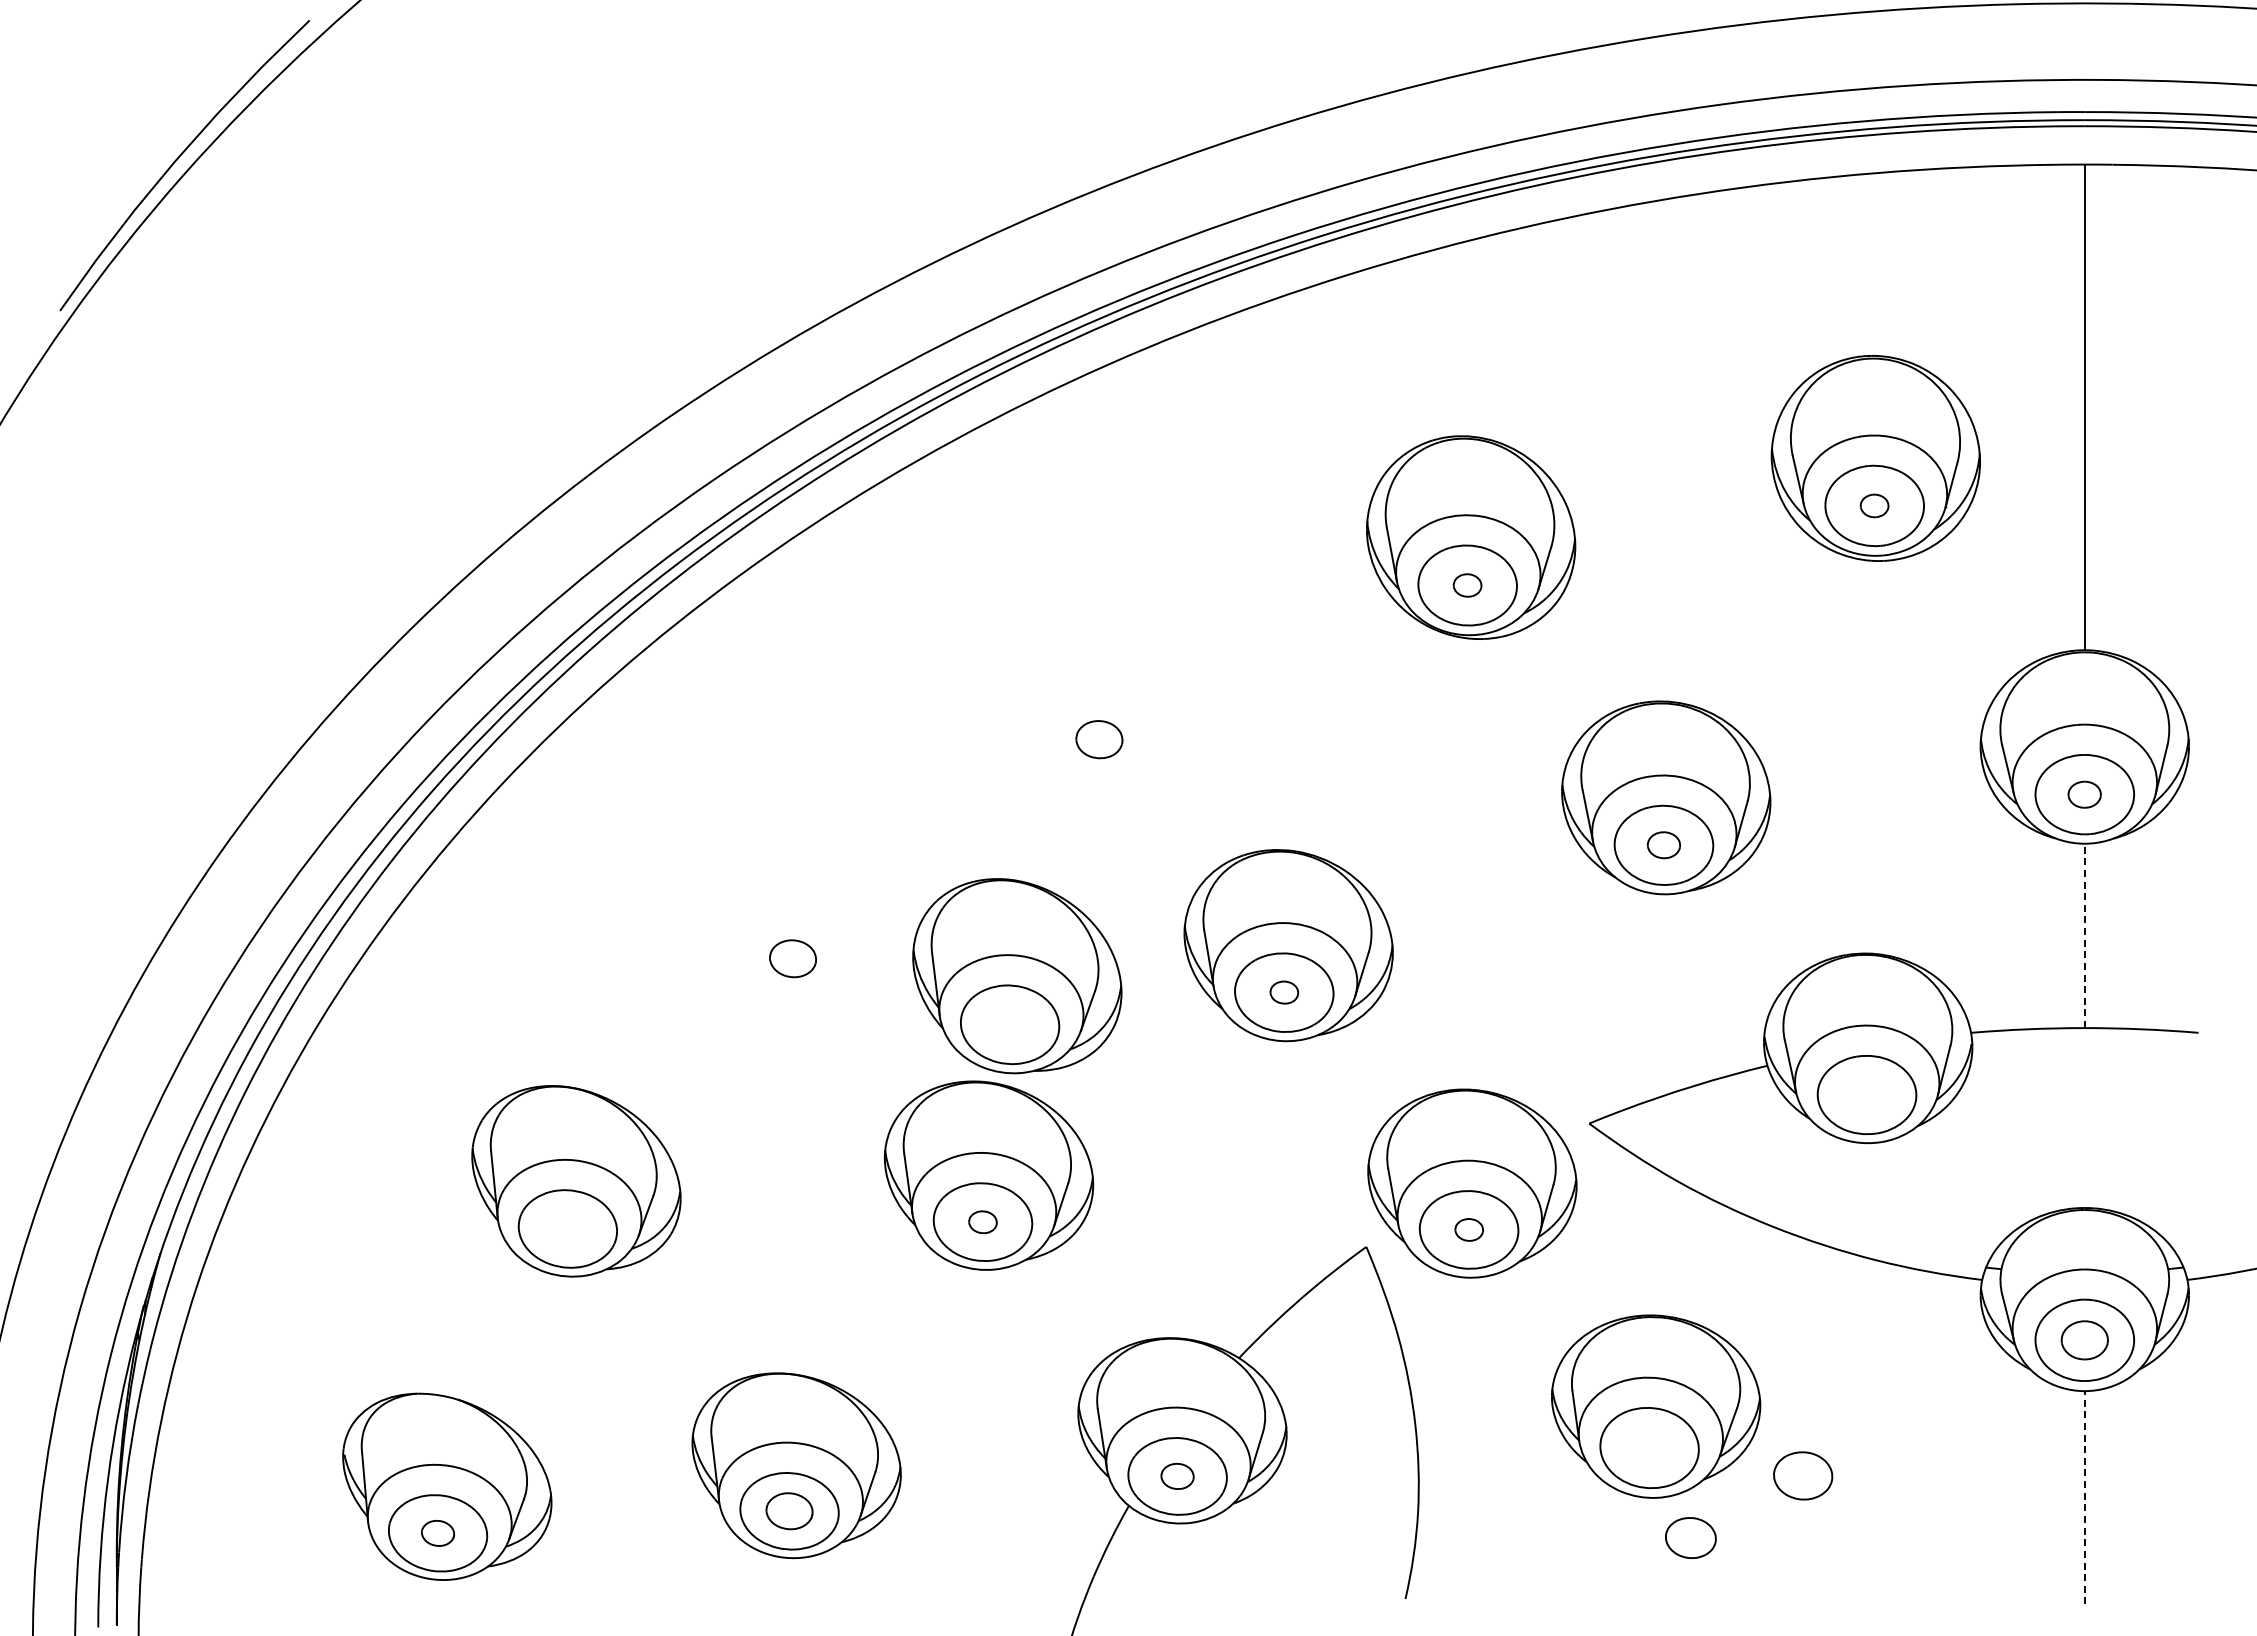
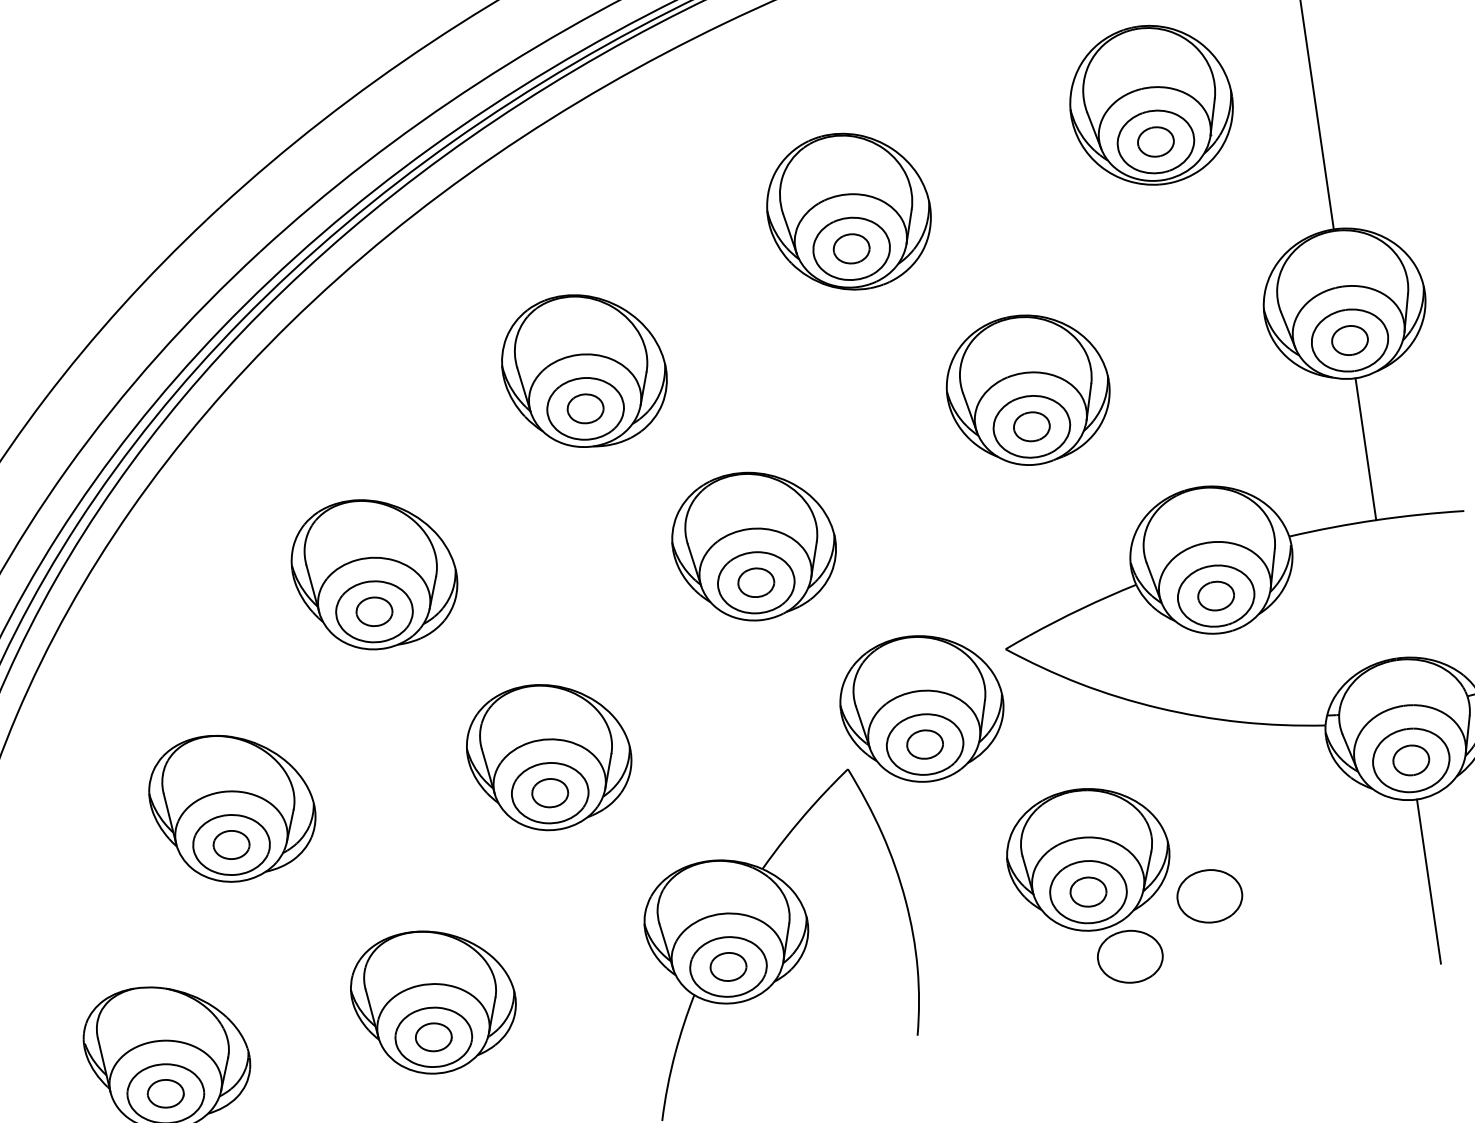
part: (1874, 505) -> (1155, 141), size x1.67
part: (1467, 585) -> (851, 248), size x1.67
part: (1104, 690) -> (584, 370), added
part: (2084, 794) -> (1349, 340), size x1.43
part: (1663, 844) -> (1031, 426), size x1.43
line: (2084, 935) -> (1365, 448), dashed -> solid
part: (1017, 976) -> (374, 573), moved
part: (1284, 992) -> (756, 582), size x1.67
part: (1867, 1094) -> (1216, 595), added
part: (982, 1222) -> (549, 793), size x1.67
part: (567, 1228) -> (231, 844), added
part: (1469, 1229) -> (925, 744), size x1.67
part: (1649, 1447) -> (1088, 891), added
part: (1802, 1475) -> (1209, 896), size x1.43
part: (1177, 1476) -> (728, 967), size x1.43
line: (2084, 1497) -> (1428, 881), dashed -> solid
part: (437, 1533) -> (165, 1093), size x1.43
part: (1690, 1537) -> (1130, 956), size x1.67

